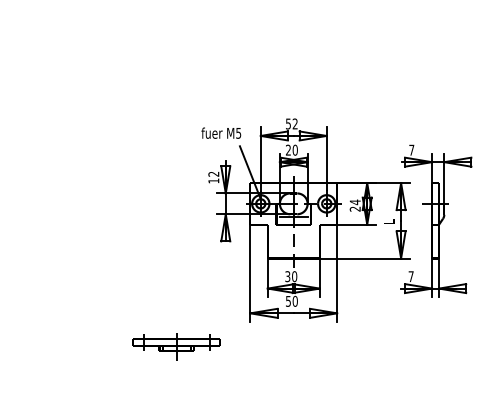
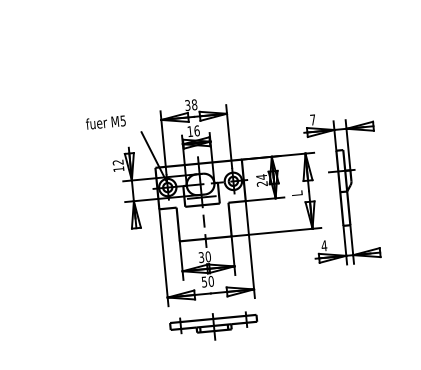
text: (291, 123) -> (190, 104), 52 -> 38
text: (221, 132) -> (105, 121), moved
text: (291, 149) -> (193, 130), 20 -> 16
text: (410, 276) -> (323, 245), 7 -> 4
part: (176, 346) -> (213, 326), moved

